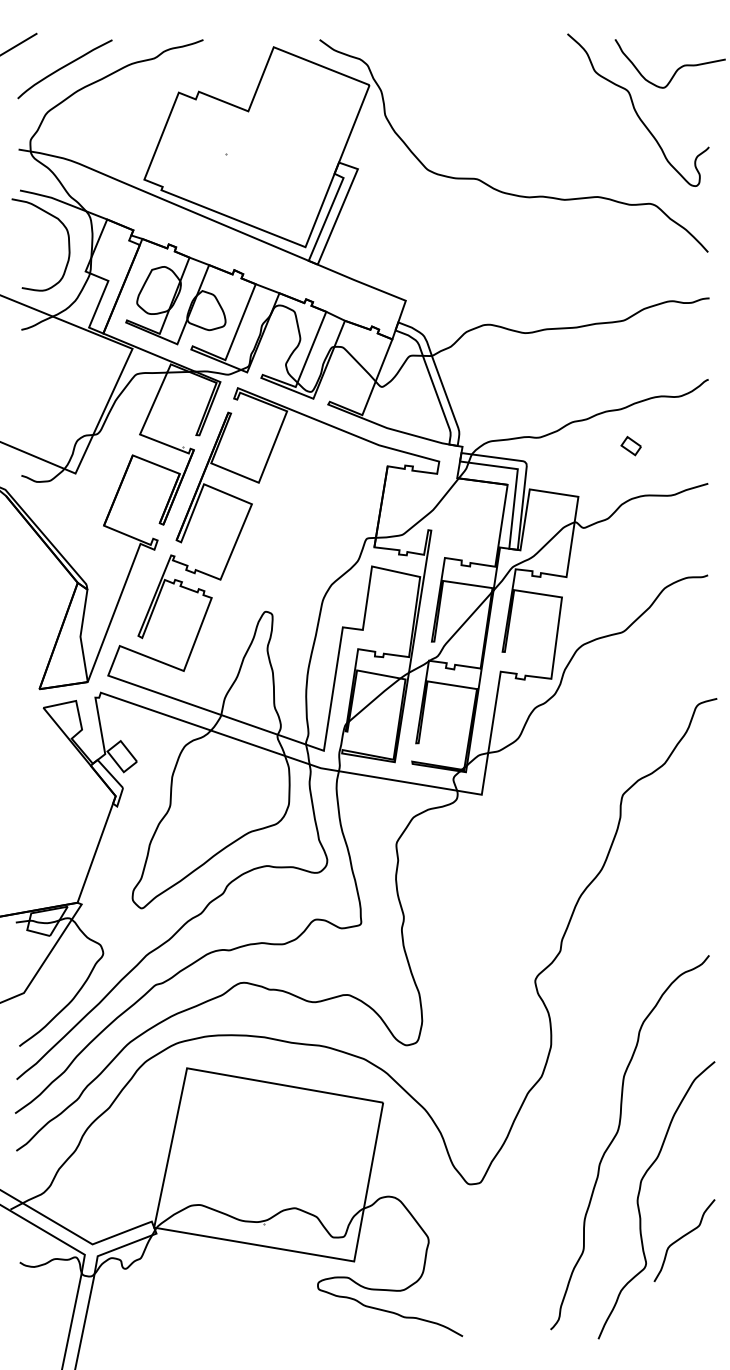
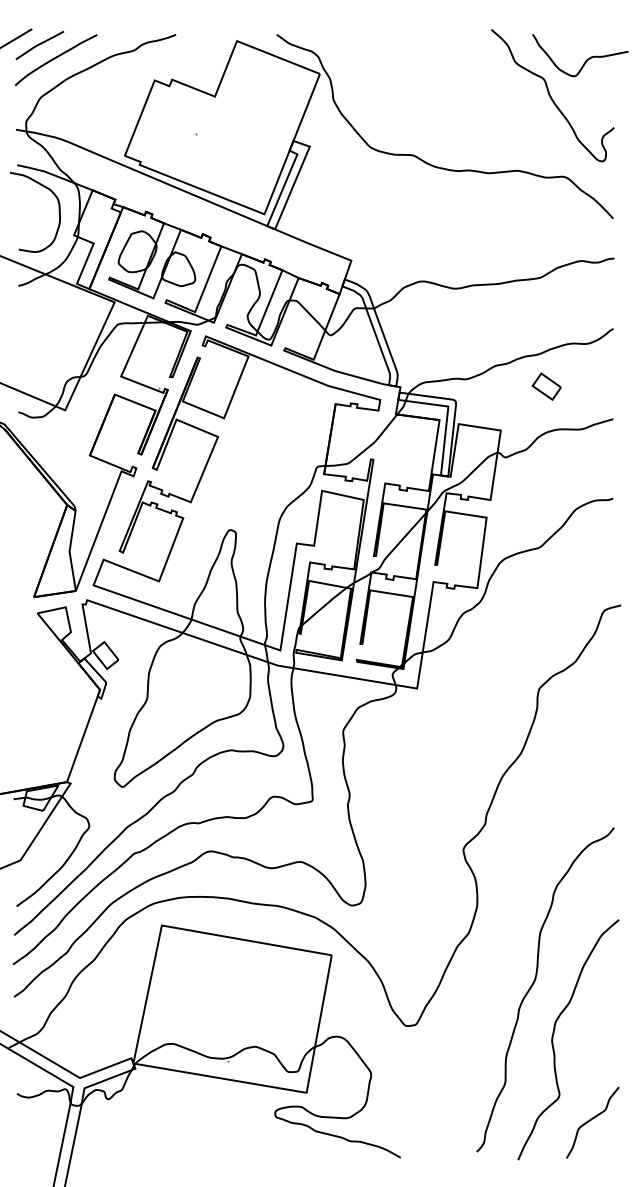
line: (45, 52) -> (39, 45), added
part: (631, 446) -> (546, 386), size x1.67
curve: (683, 1238) -> (591, 1120), moved

